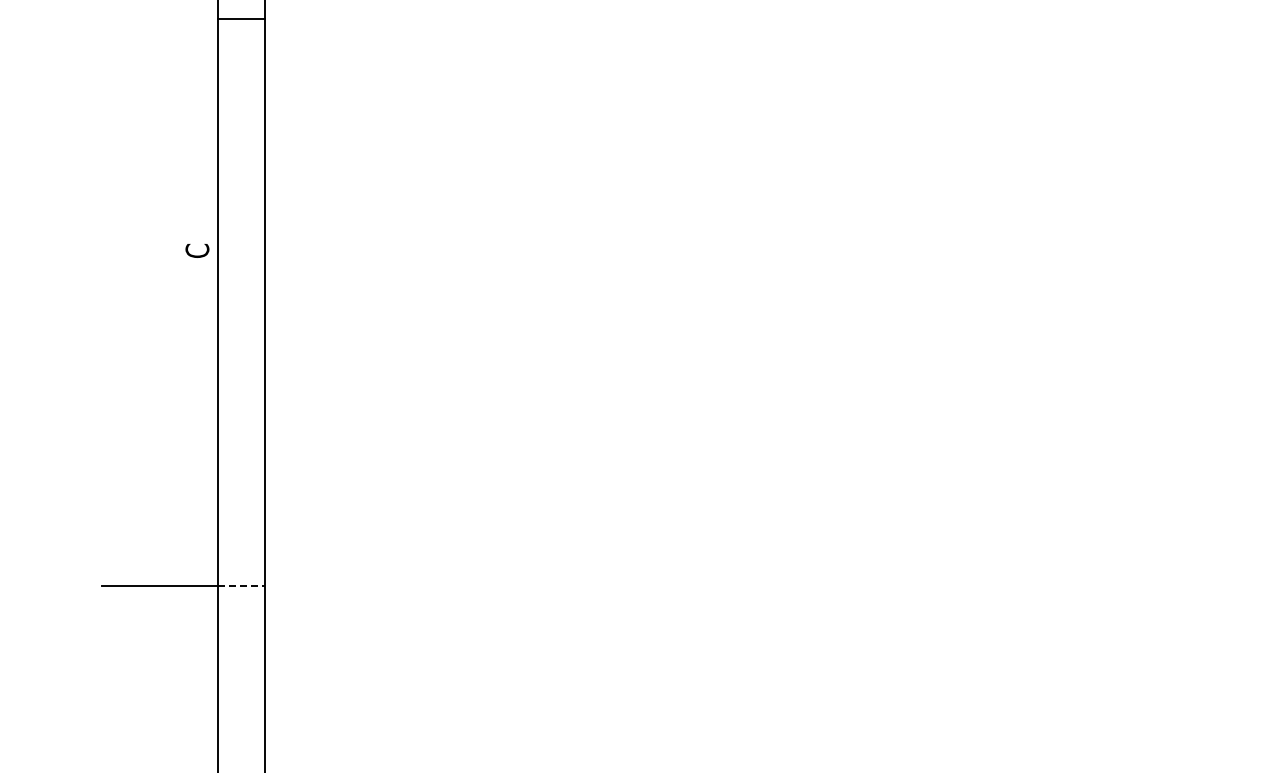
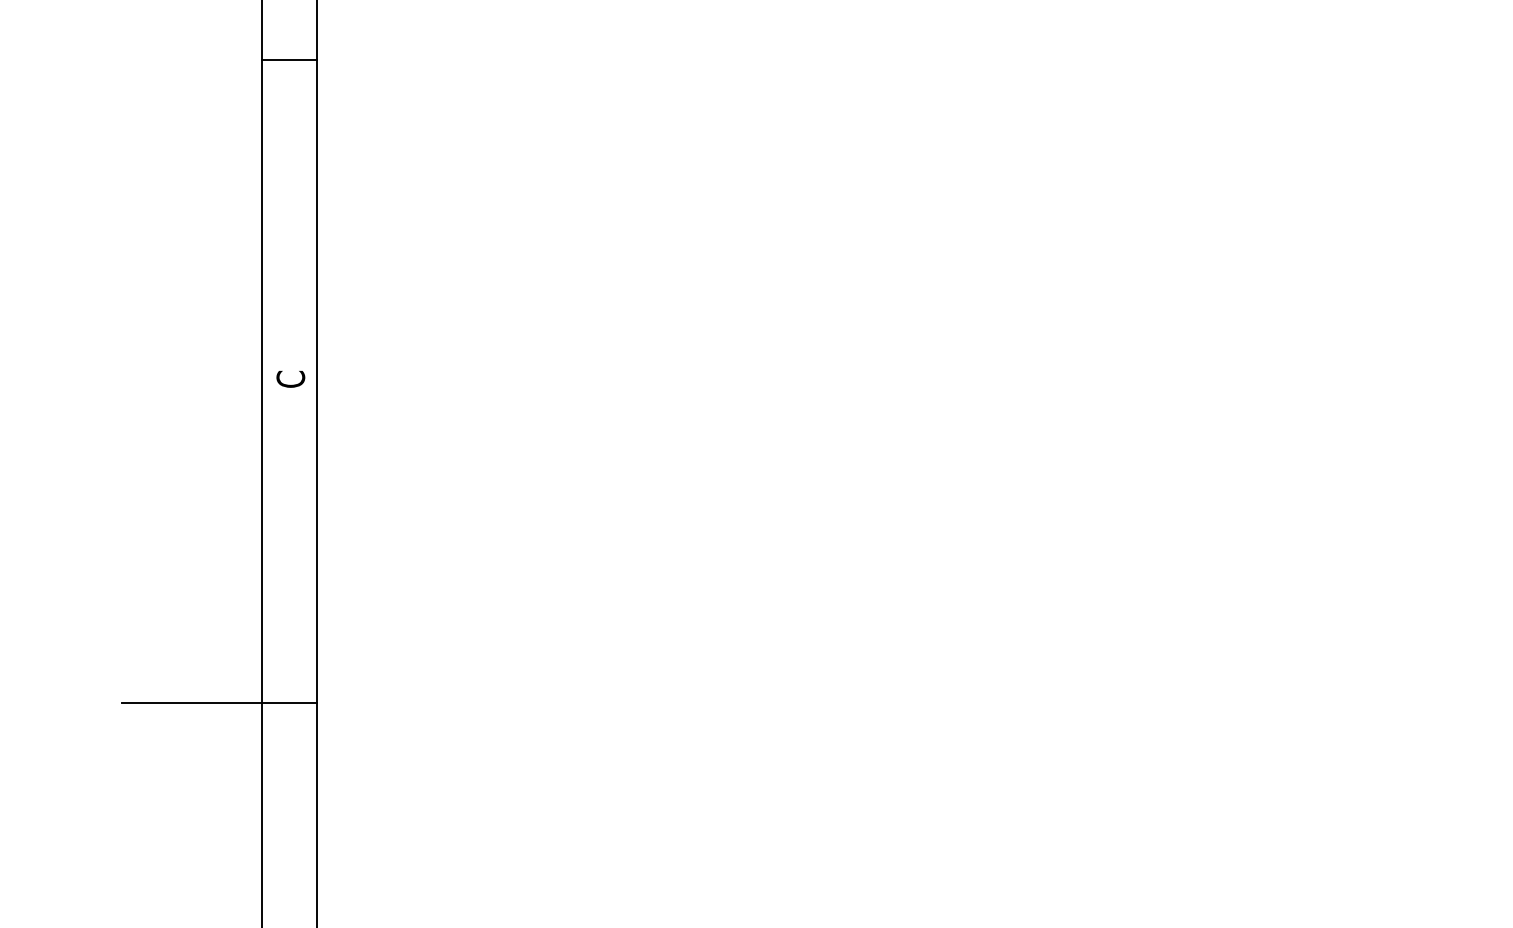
line: (241, 18) -> (289, 59), moved
text: (197, 250) -> (290, 378), moved
line: (241, 585) -> (289, 702), dashed -> solid

